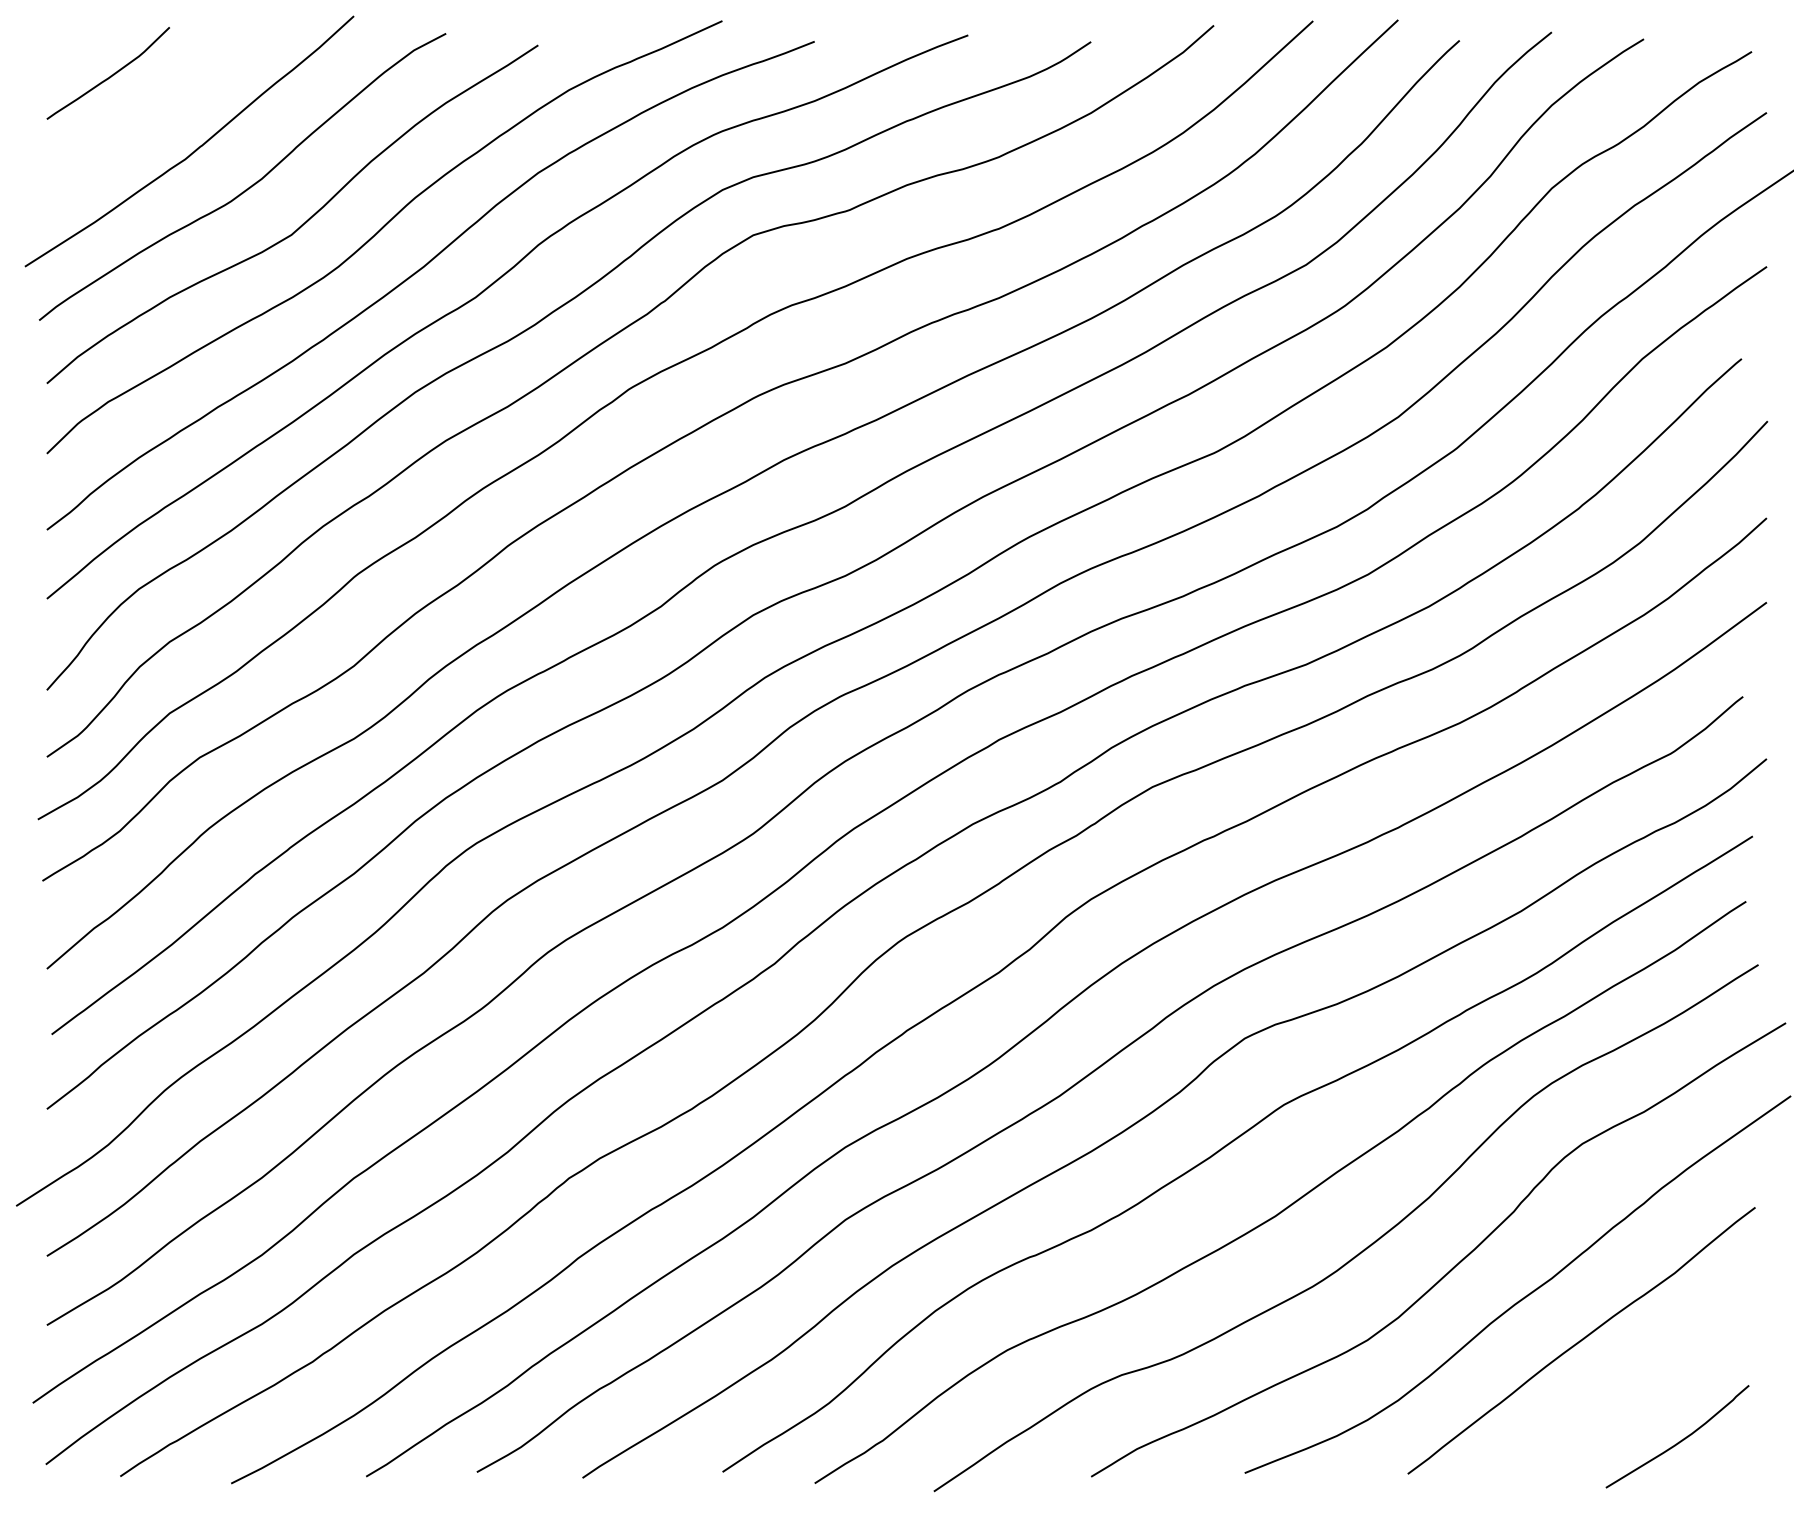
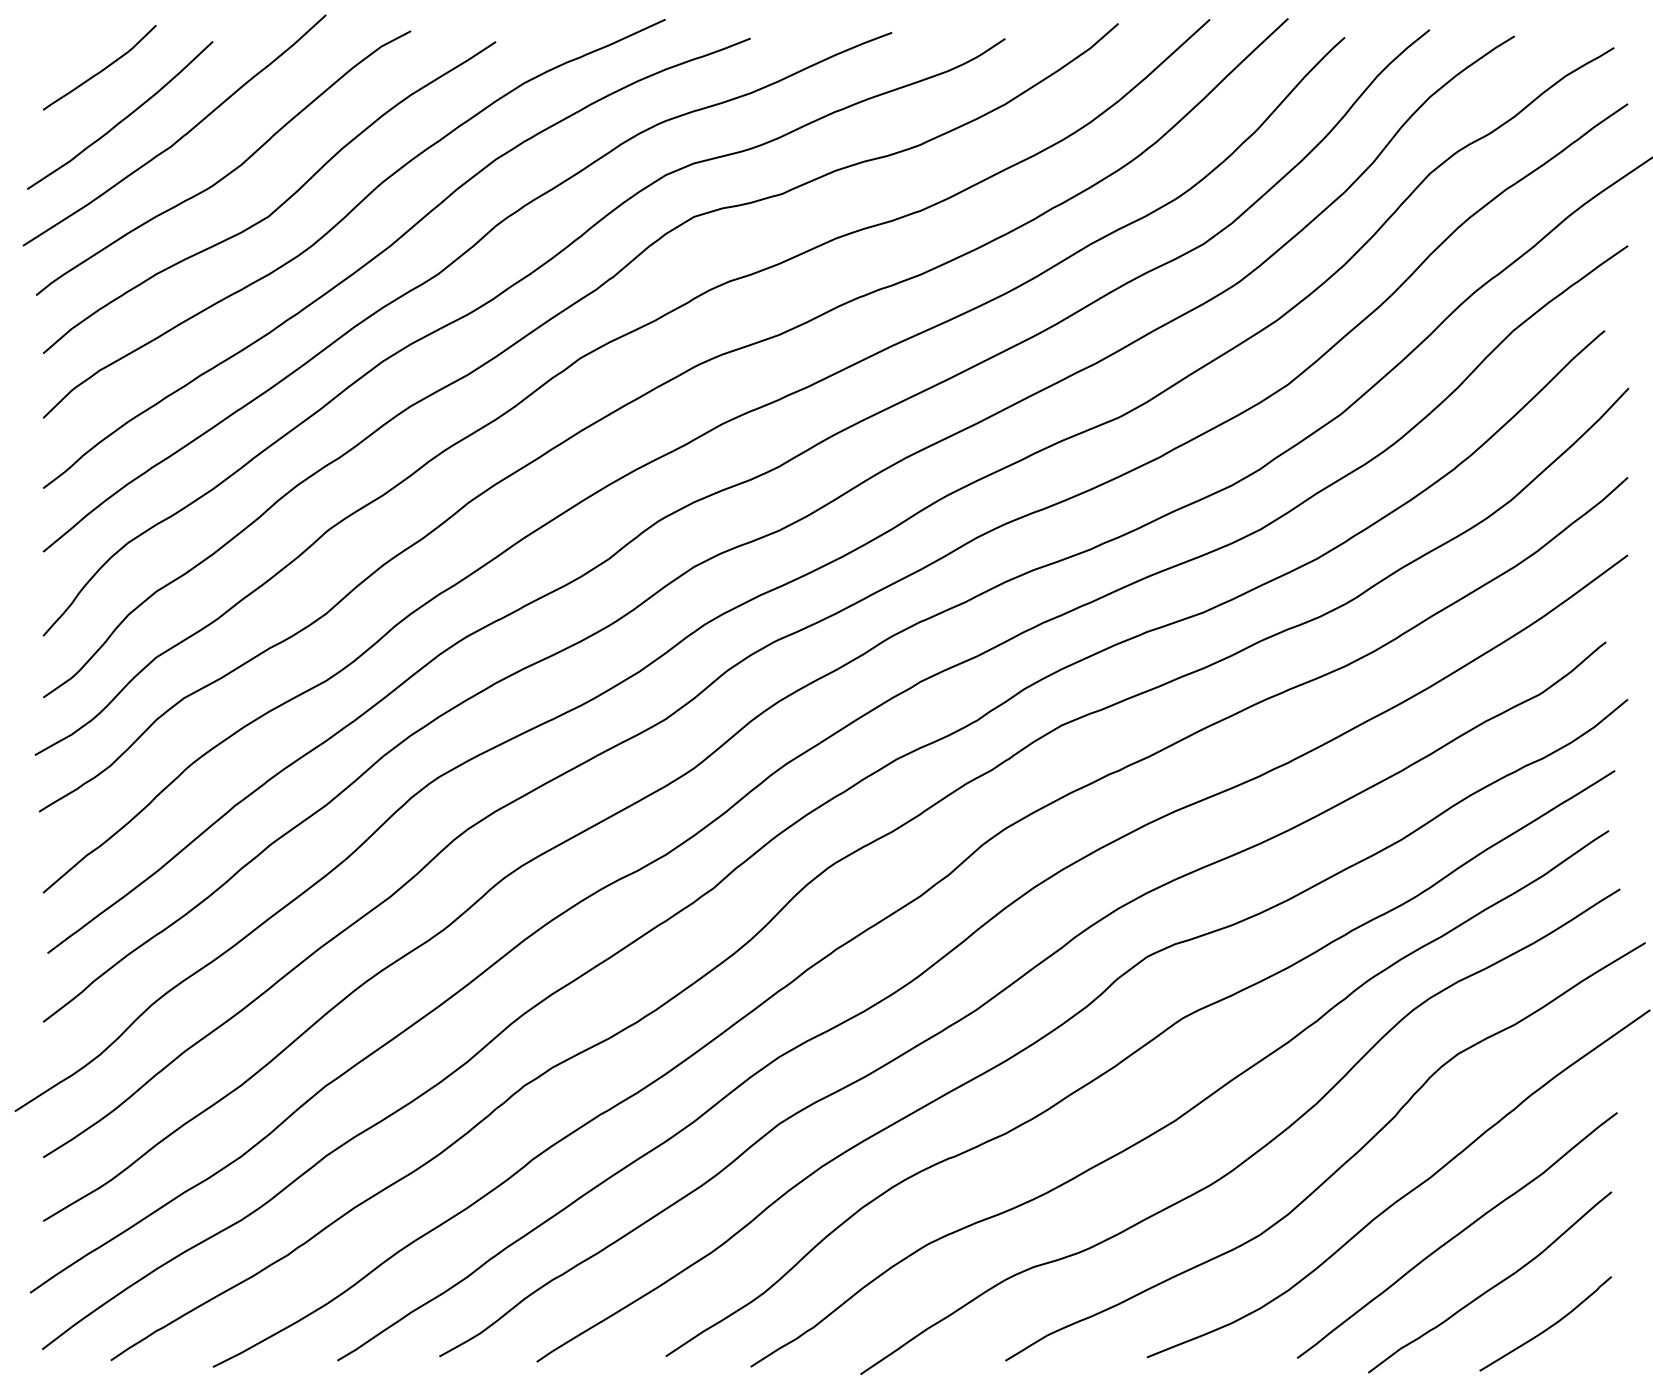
curve: (132, 129) -> (122, 119), added
curve: (1619, 1396) -> (1492, 1286), added

